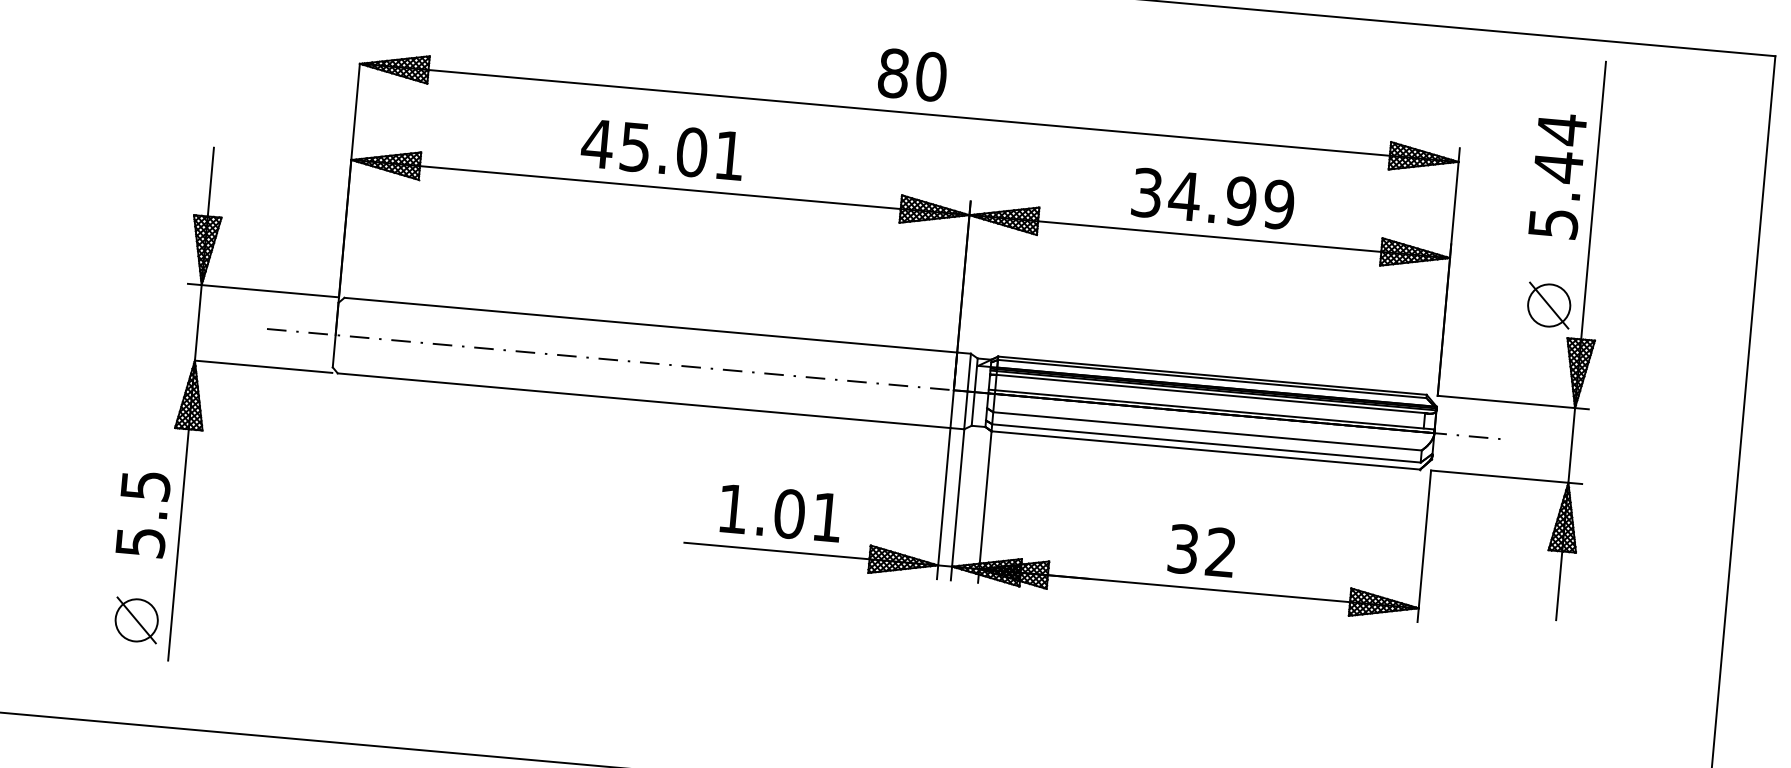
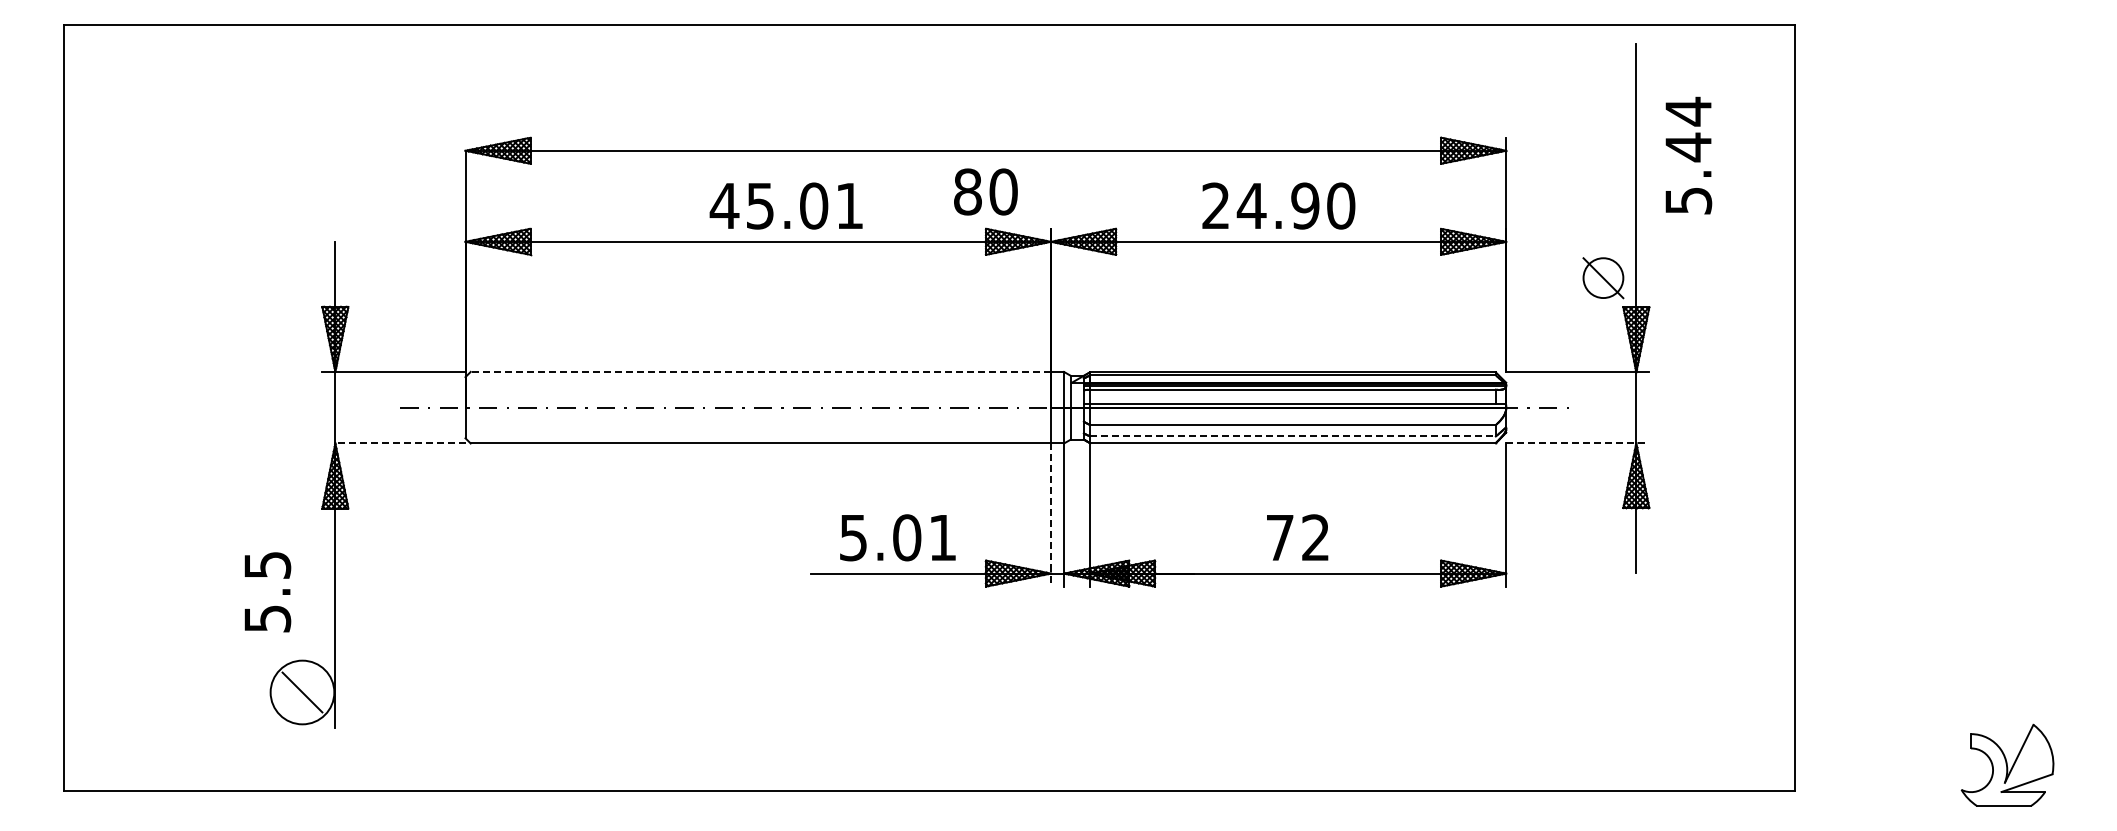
text: (912, 74) -> (985, 191), moved
text: (661, 149) -> (785, 205), moved
text: (1557, 175) -> (1688, 155), moved
text: (1212, 198) -> (1278, 205), 34.99 -> 24.90
line: (650, 324) -> (760, 371), solid -> dashed
line: (262, 366) -> (399, 443), solid -> dashed
line: (1206, 443) -> (1292, 436), solid -> dashed
line: (1506, 477) -> (1577, 443), solid -> dashed
line: (944, 504) -> (1051, 515), solid -> dashed
text: (732, 509) -> (853, 538), 1.01 -> 5.01
text: (143, 514) -> (267, 592), moved
text: (1182, 548) -> (1279, 537), 32 -> 72
circle: (136, 620) -> (302, 692), size x1.6

